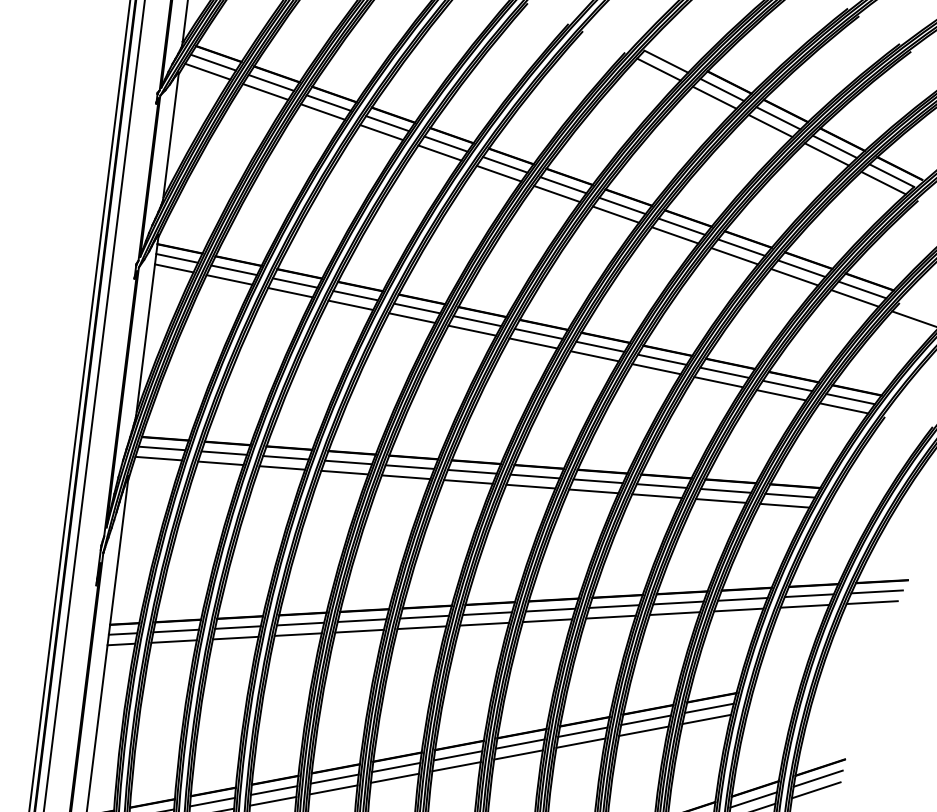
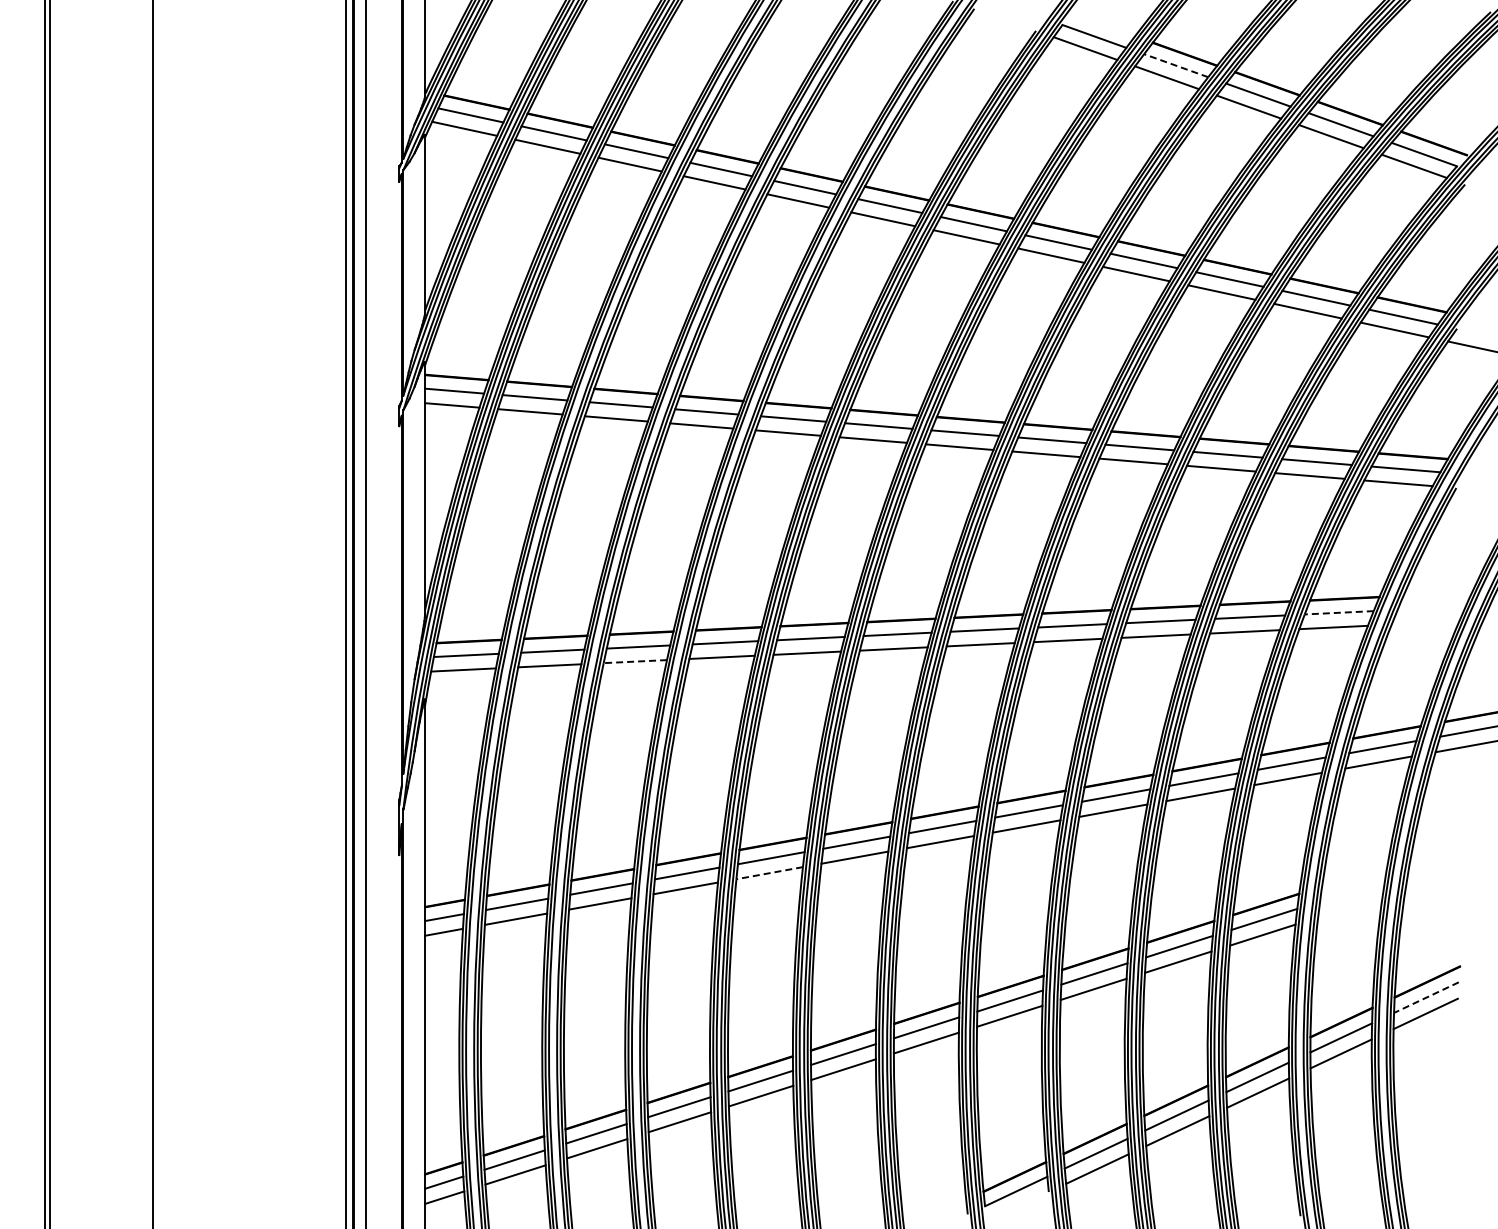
line: (721, 89) -> (1175, 65), solid -> dashed
line: (282, 467) -> (635, 661), solid -> dashed
line: (790, 495) -> (1339, 612), solid -> dashed
line: (359, 631) -> (769, 873), solid -> dashed
line: (818, 778) -> (1426, 997), solid -> dashed

